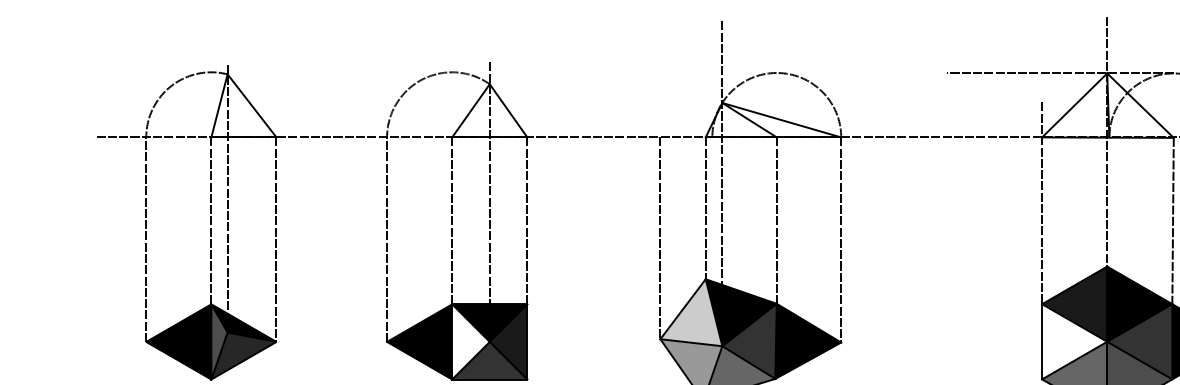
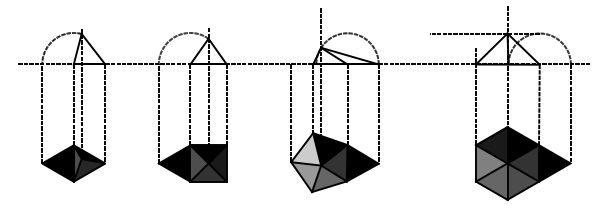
fill: (471, 341) -> (199, 163), added
fill: (1074, 341) -> (491, 163), added

